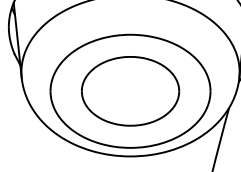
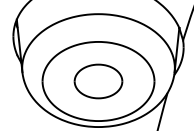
part: (130, 91) -> (98, 81), size x0.7

